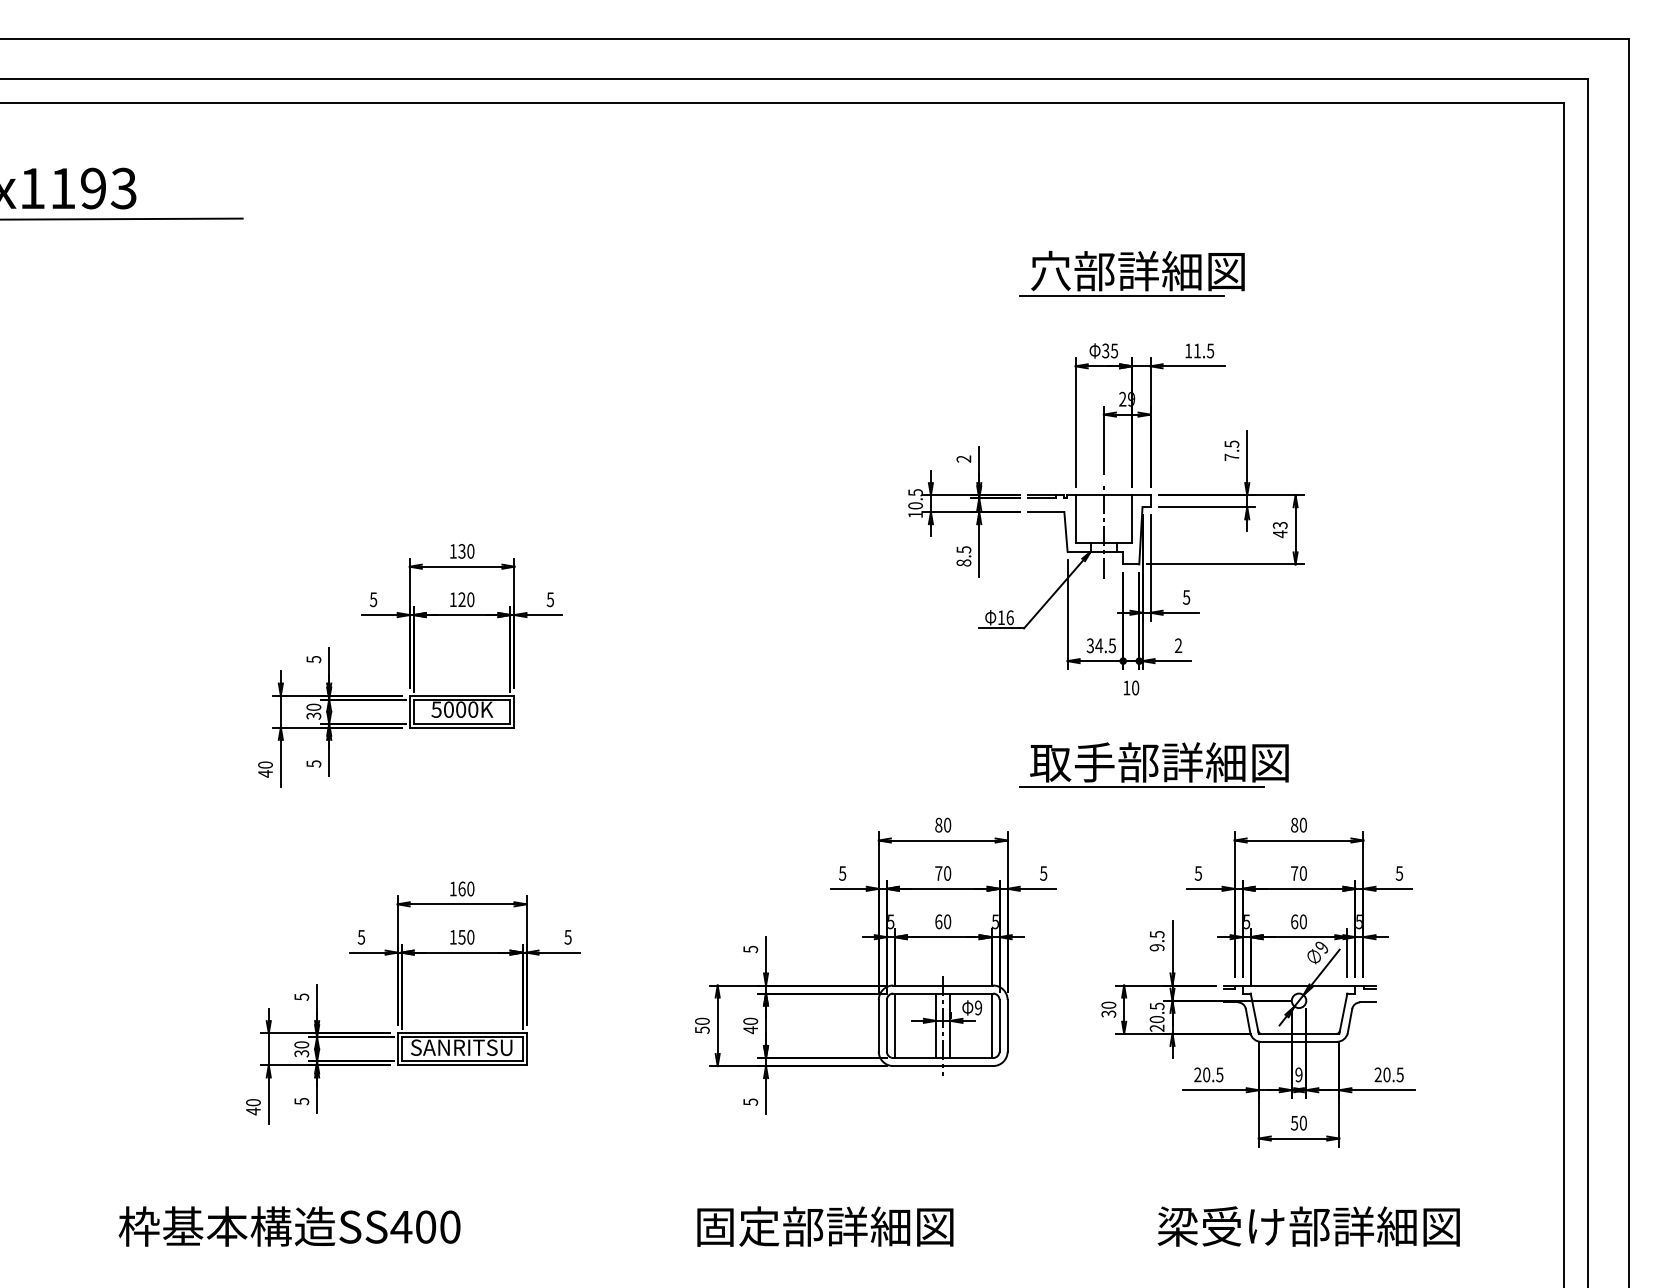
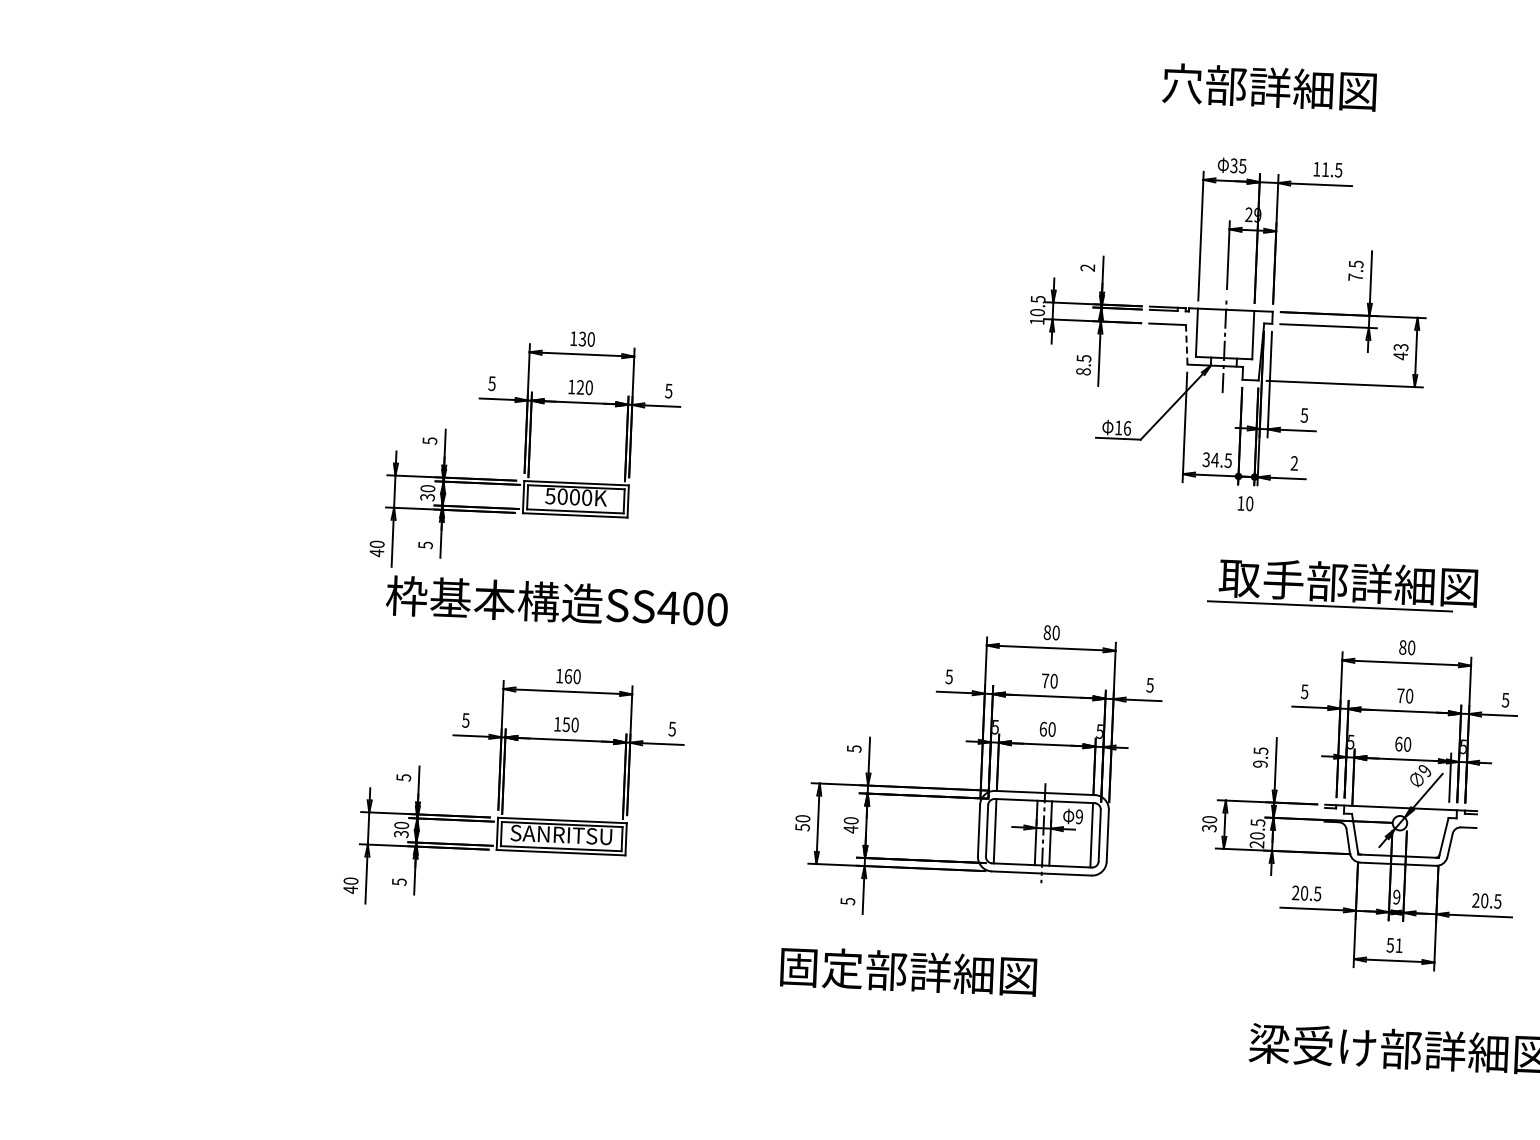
line: (1121, 295) -> (1252, 111), removed
line: (1065, 531) -> (1186, 344), solid -> dashed
part: (1153, 764) -> (1342, 584), moved
text: (1302, 1122) -> (1398, 944), 50 -> 51
text: (289, 1226) -> (556, 602), moved
text: (825, 1226) -> (908, 971), moved

